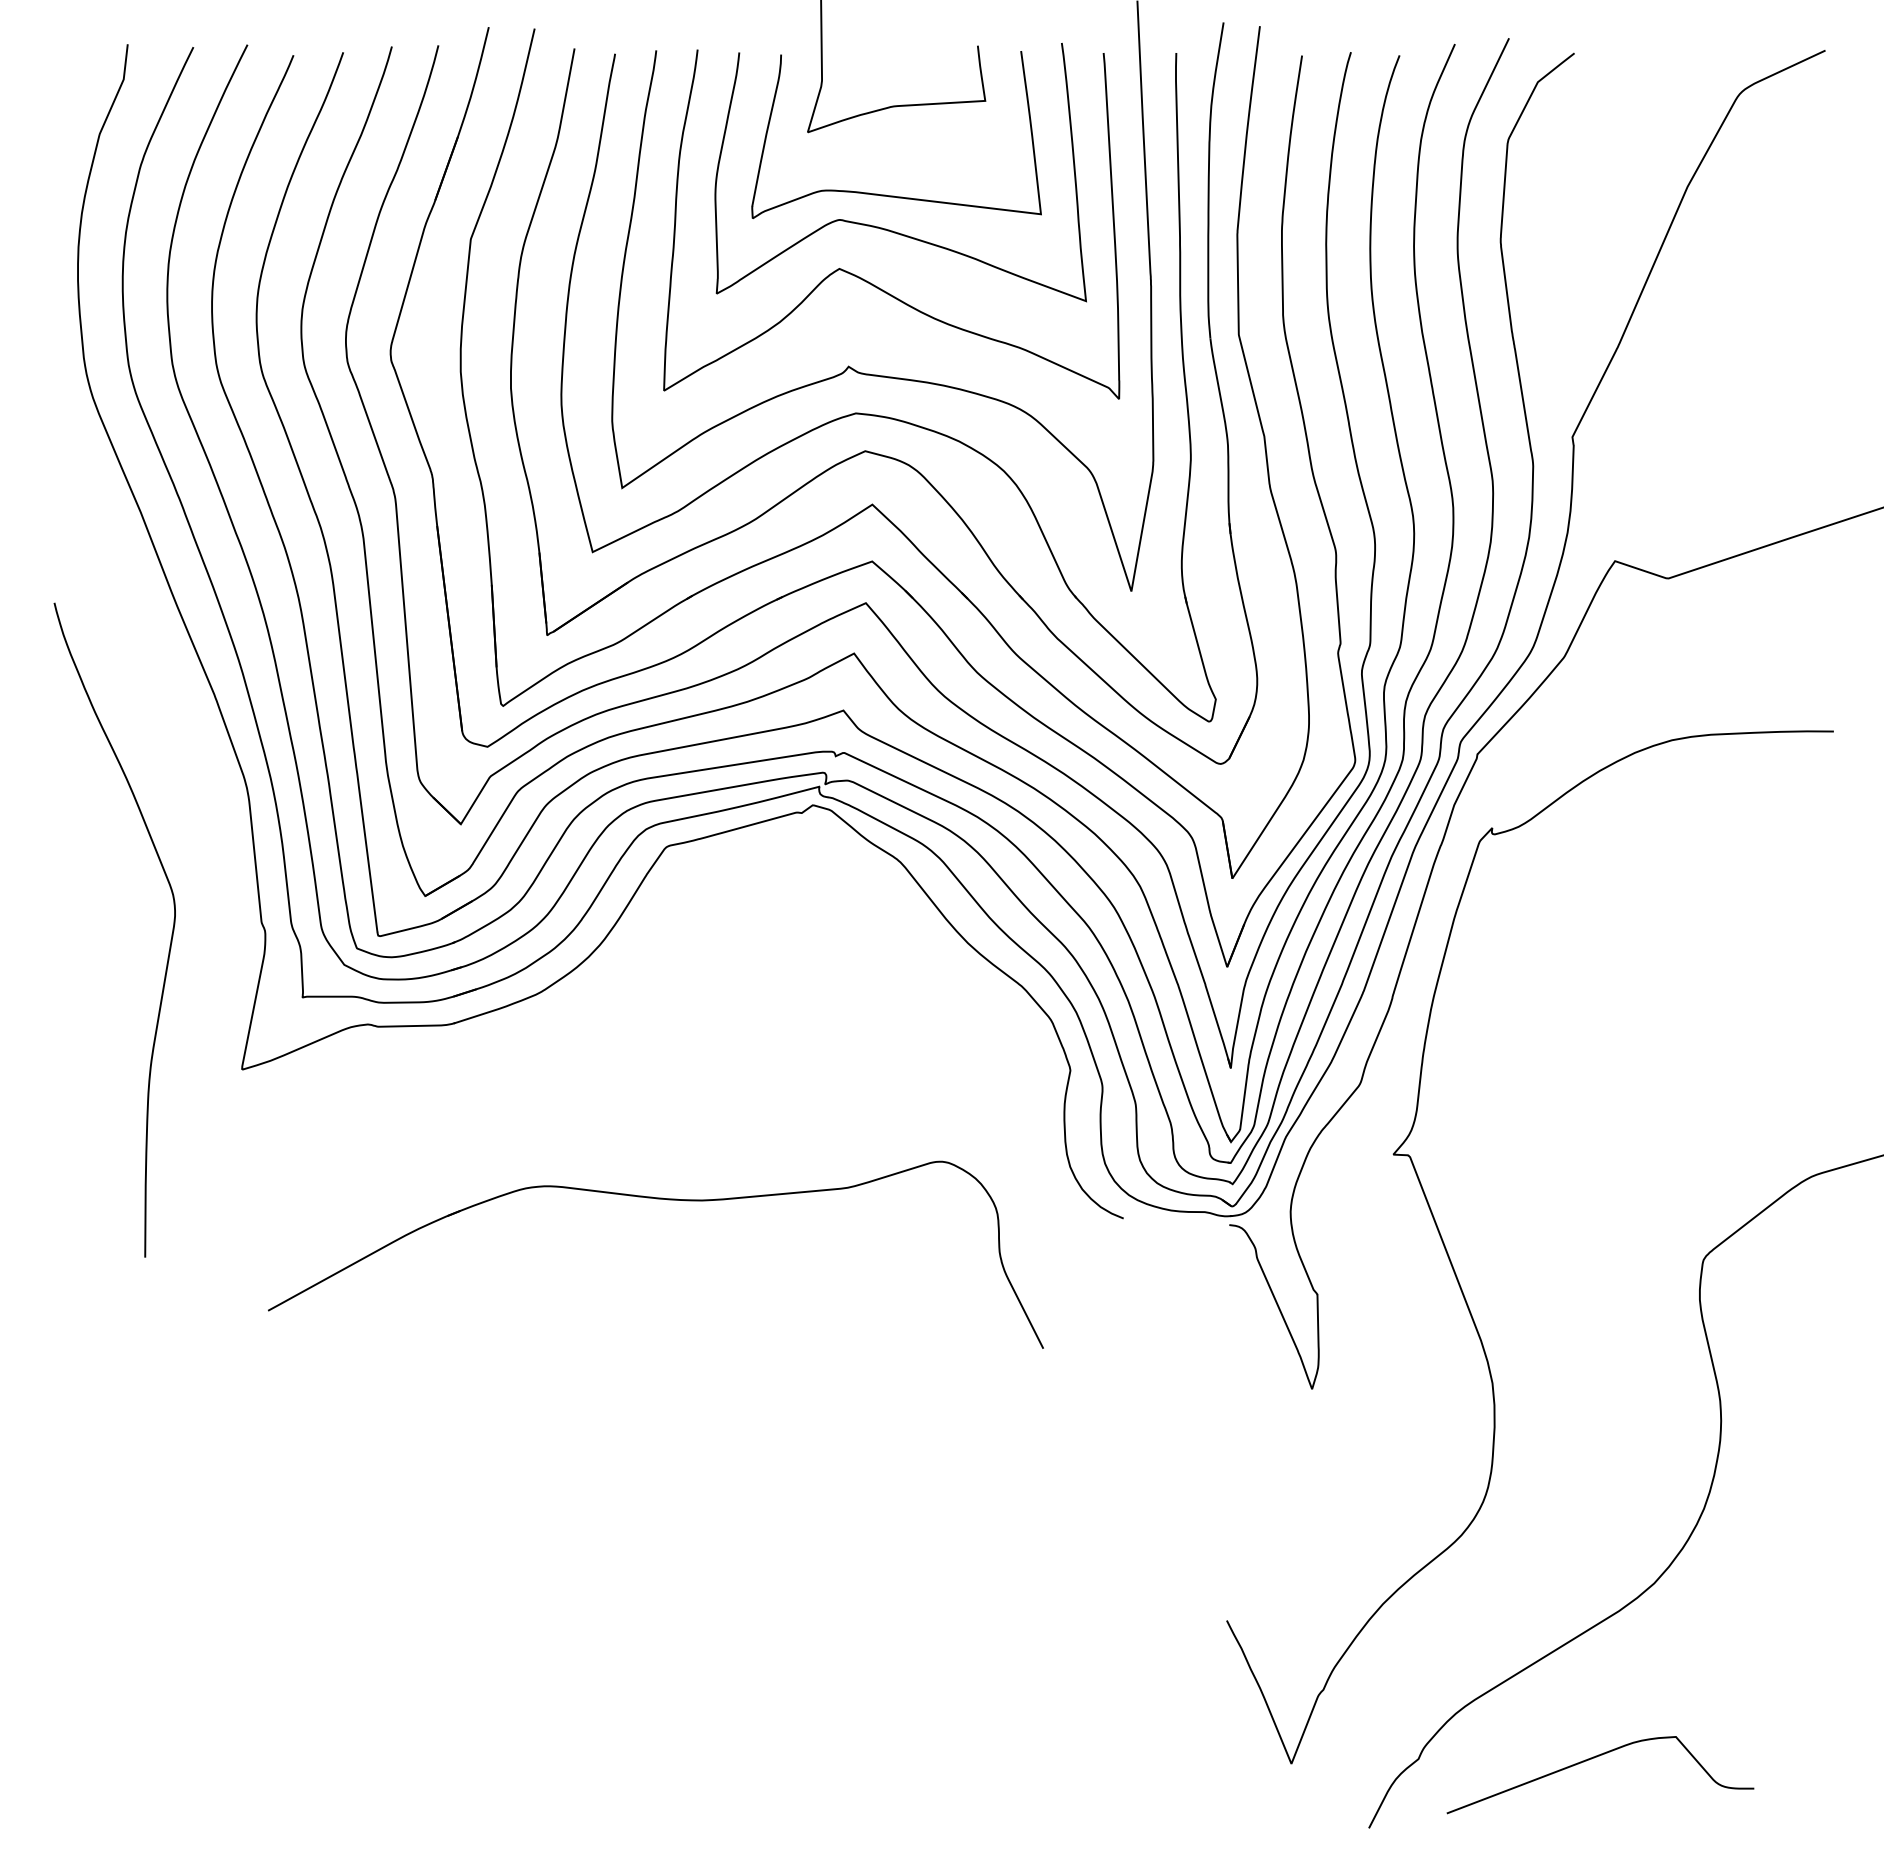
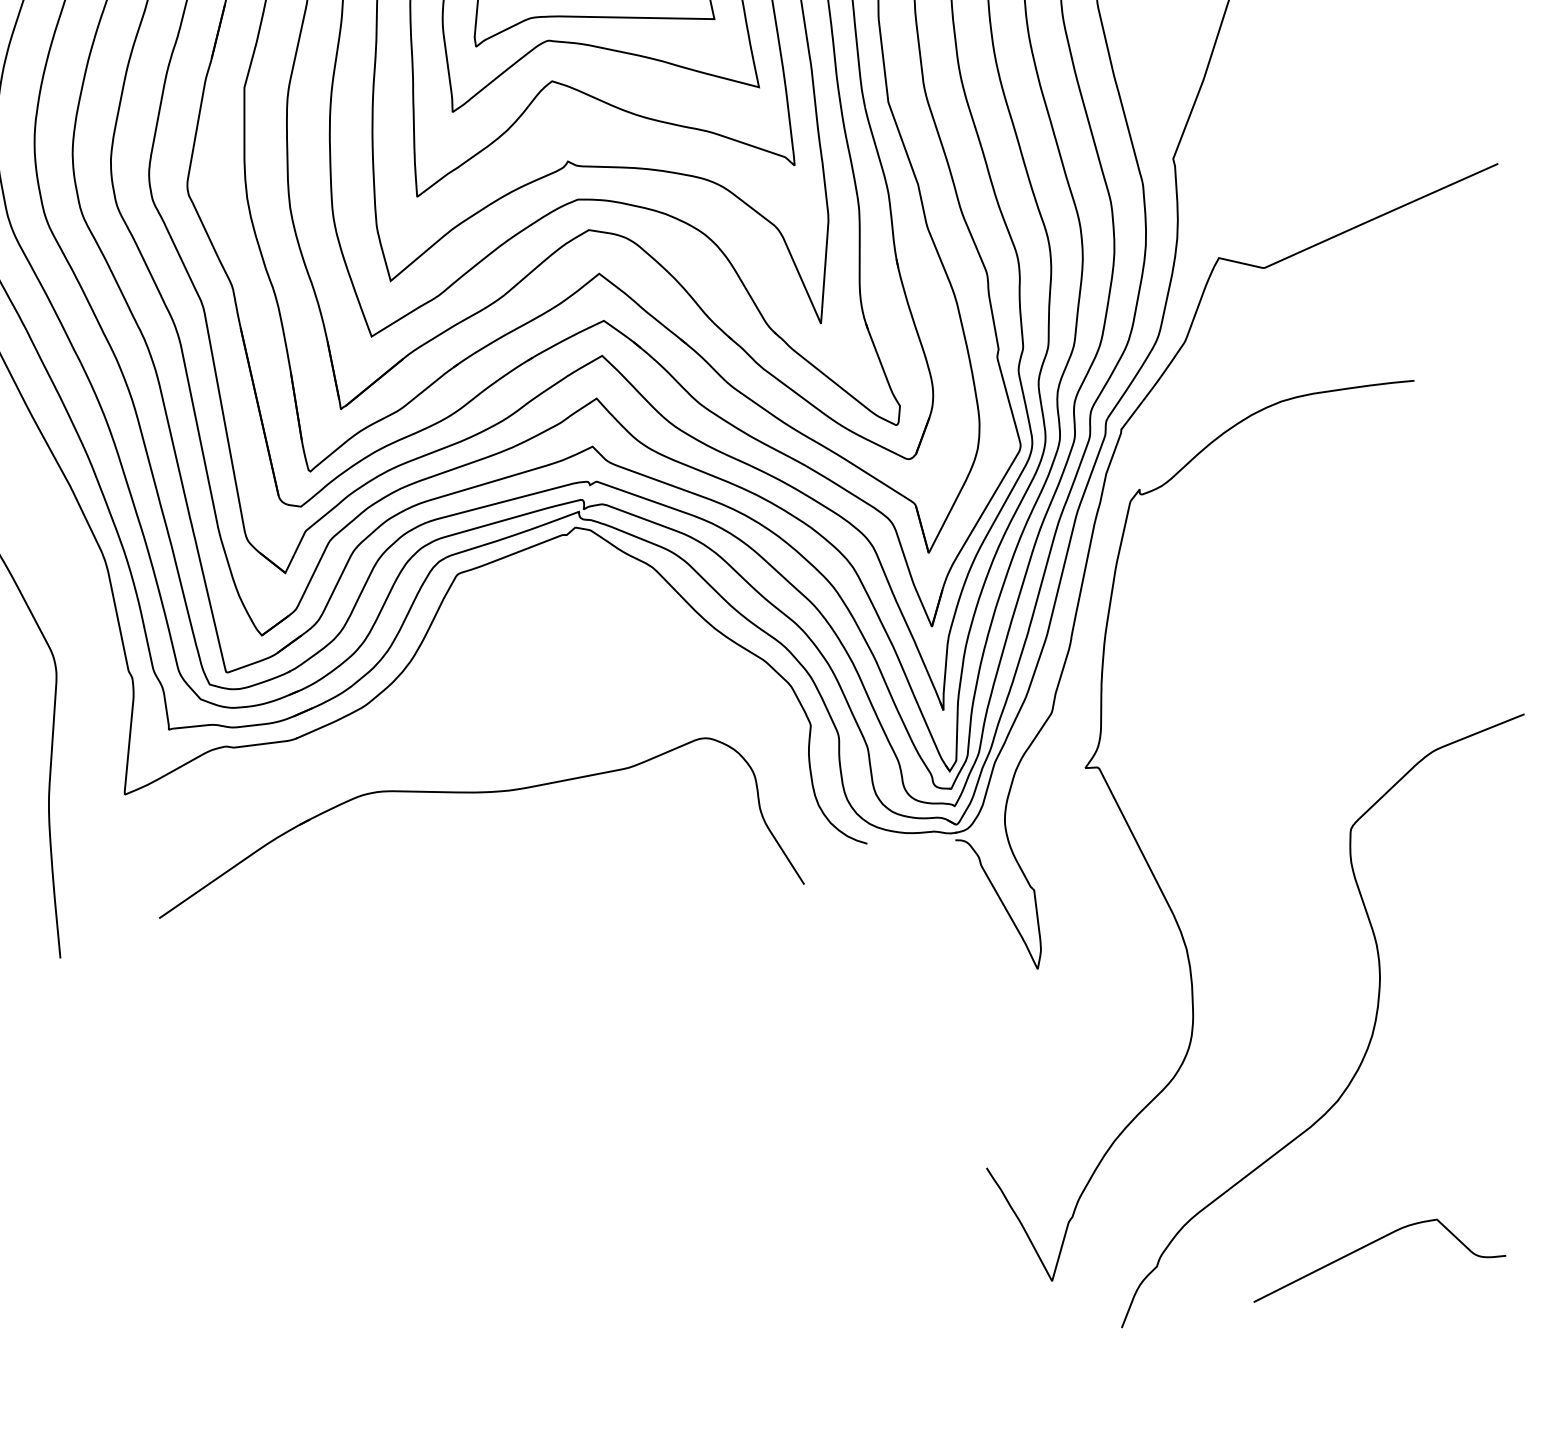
part: (656, 1199) -> (471, 793), moved
curve: (1594, 1758) -> (1371, 1244), moved

